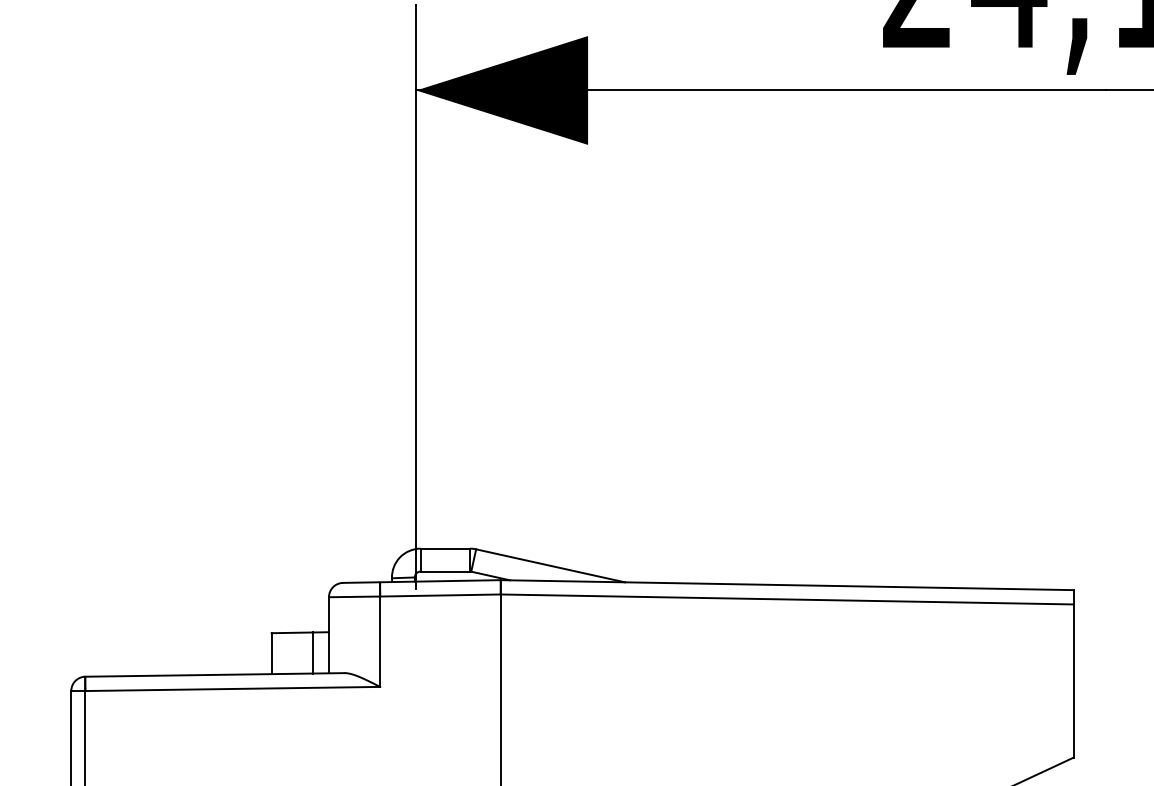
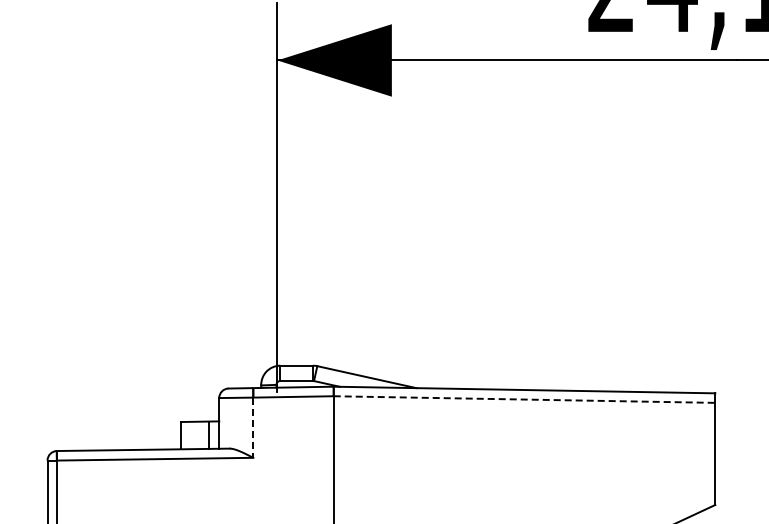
line: (787, 599) -> (524, 399), solid -> dashed
line: (380, 642) -> (253, 428), solid -> dashed

